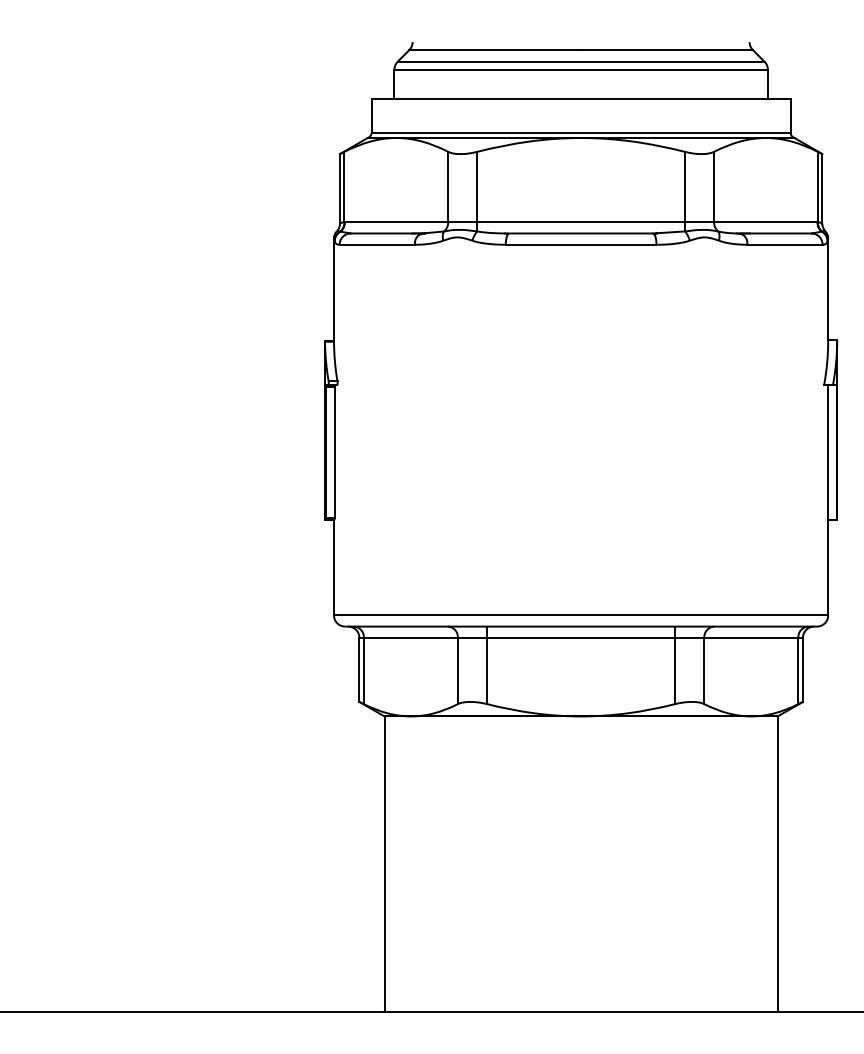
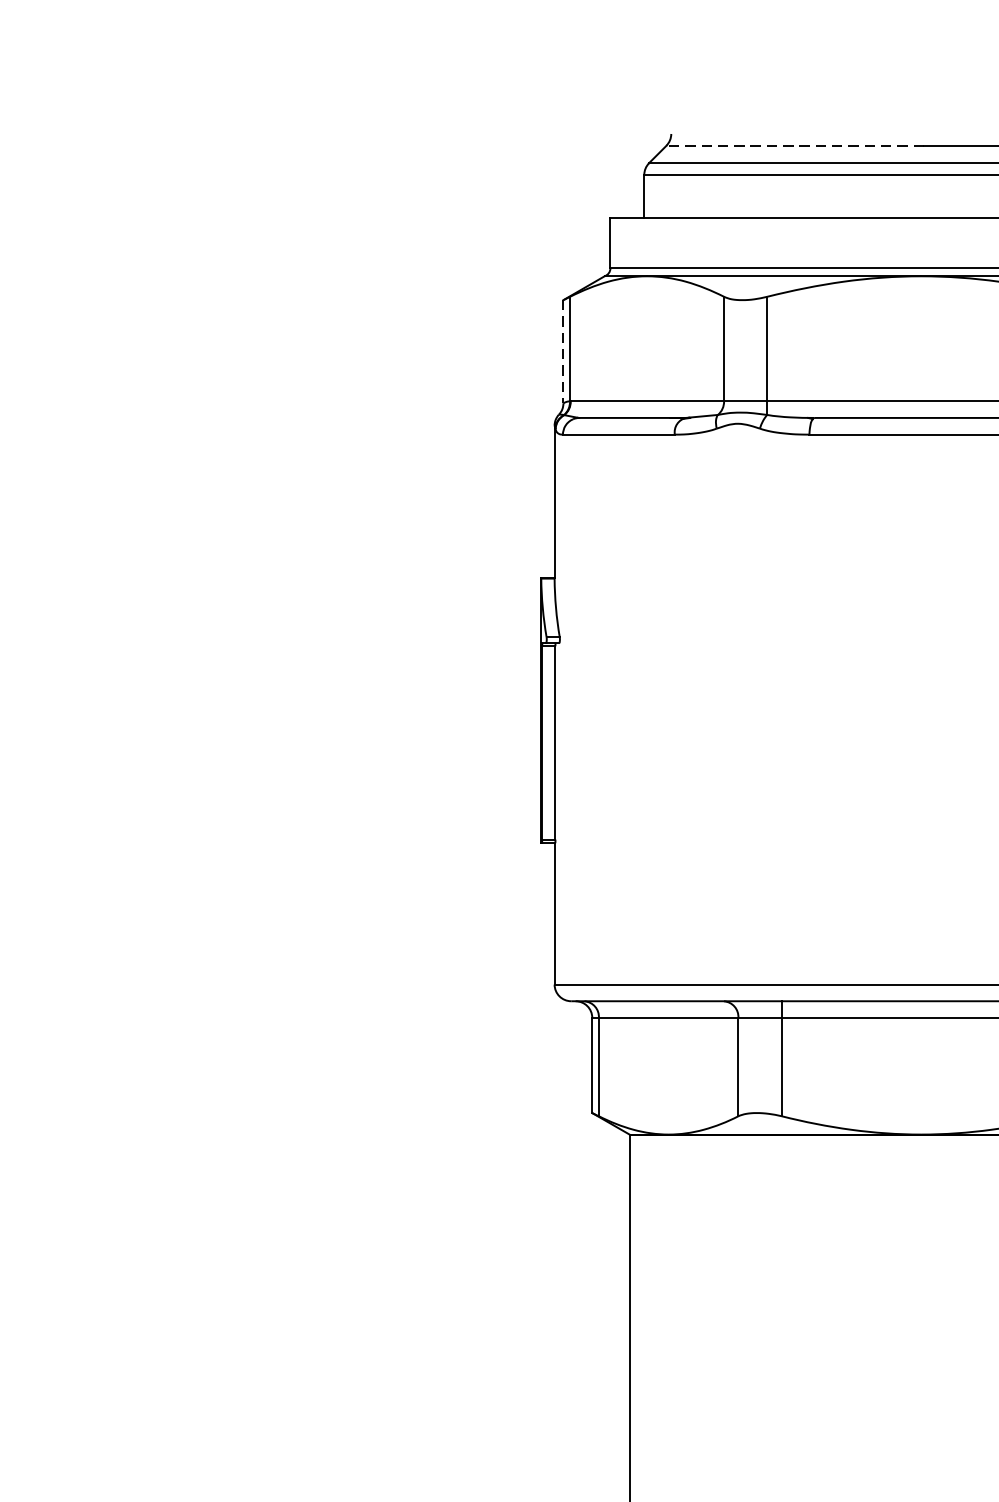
line: (496, 50) -> (795, 146), solid -> dashed
line: (339, 188) -> (562, 351), solid -> dashed

